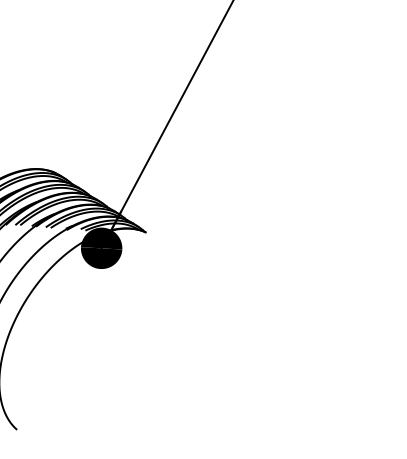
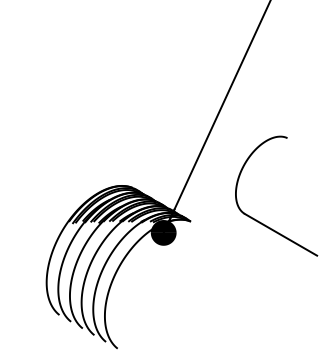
part: (258, 239) -> (260, 221), added

